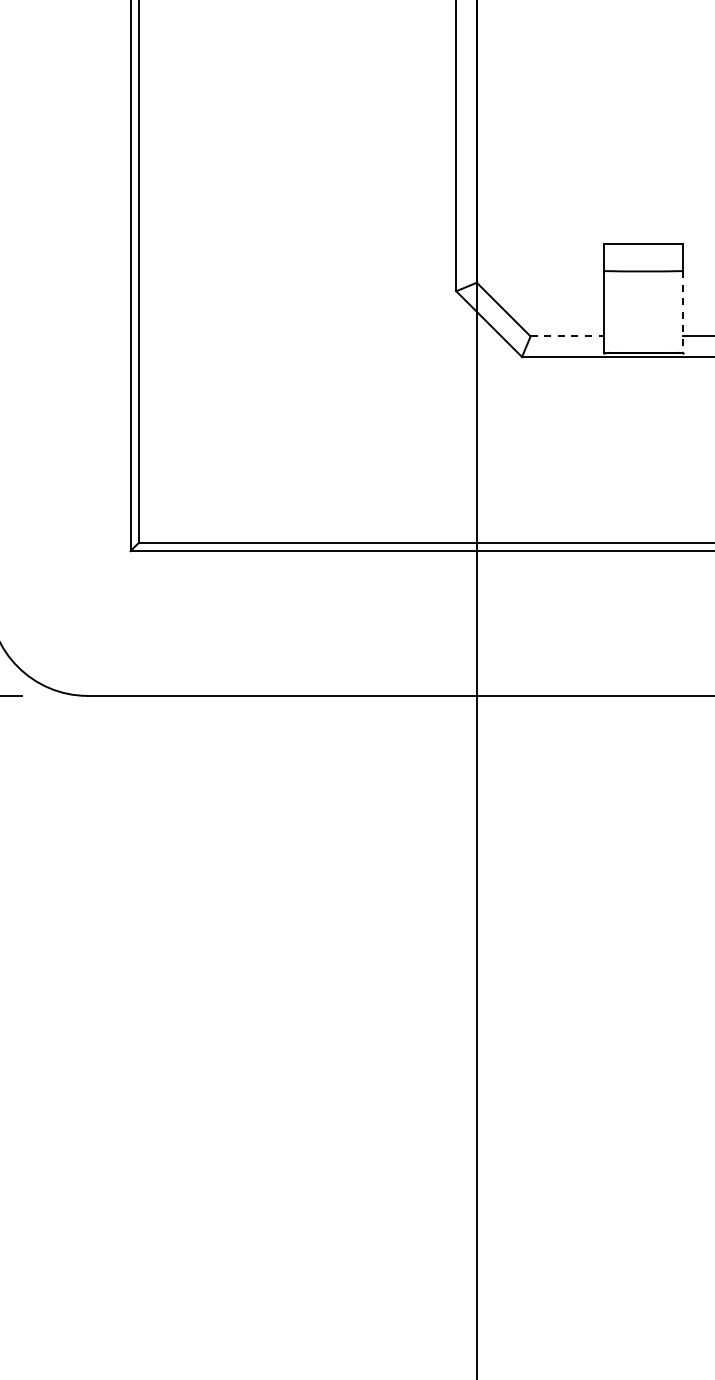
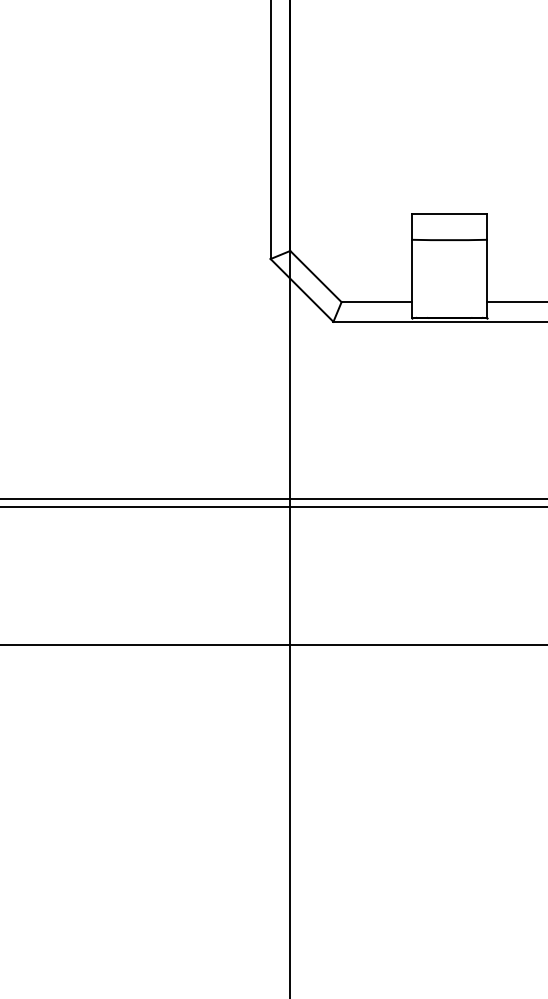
line: (683, 311) -> (487, 278), dashed -> solid
line: (567, 336) -> (376, 302), dashed -> solid

